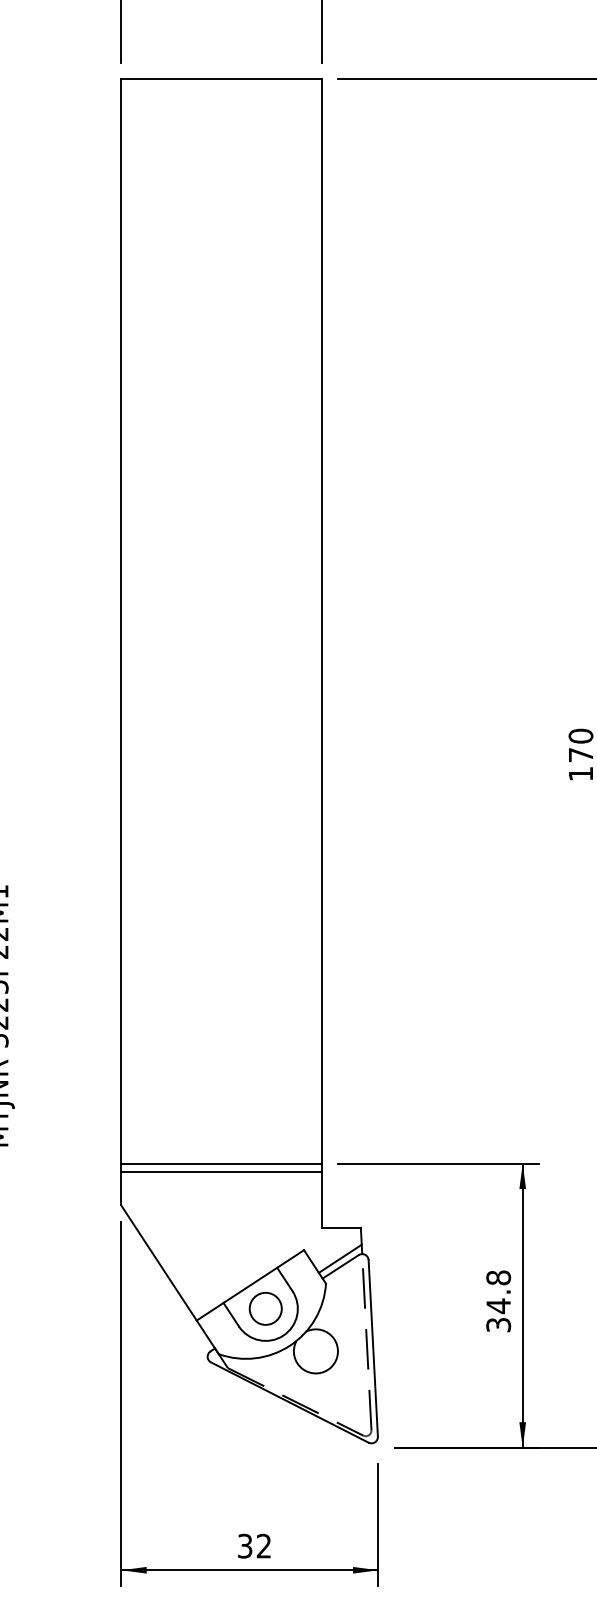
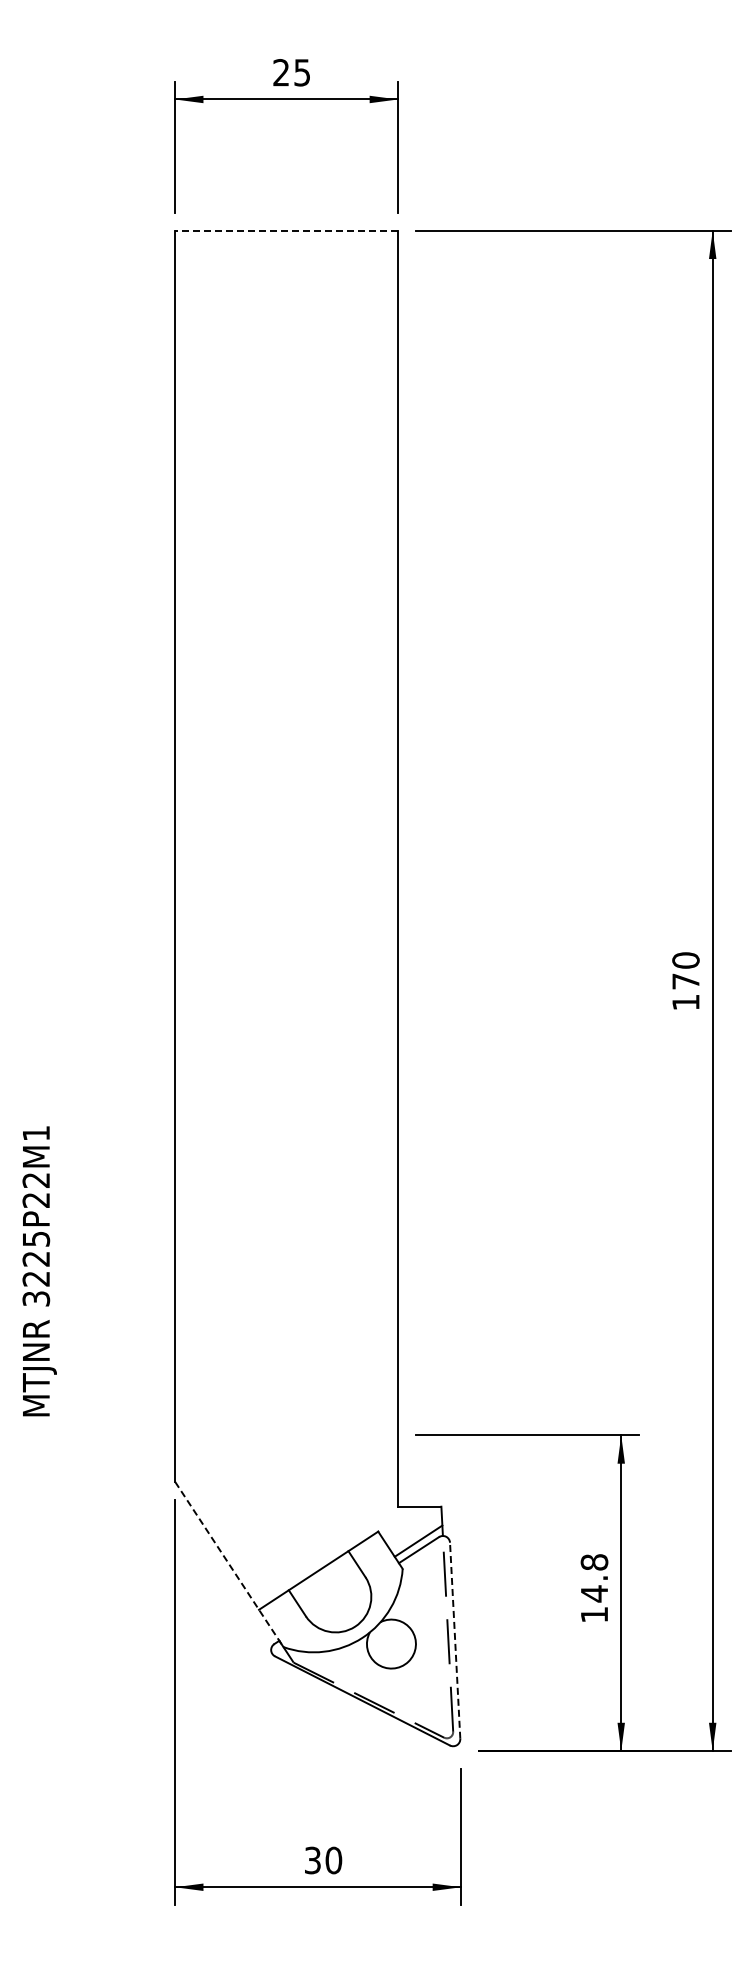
line: (221, 79) -> (286, 230), solid -> dashed
line: (221, 1163) -> (286, 1435), removed
line: (221, 1171) -> (286, 1444), removed
line: (170, 1279) -> (229, 1564), solid -> dashed
part: (265, 1308) -> (335, 1596), removed
text: (498, 1324) -> (594, 1614), 34.8 -> 14.8
line: (373, 1348) -> (455, 1640), solid -> dashed
text: (263, 1546) -> (333, 1860), 32 -> 30

